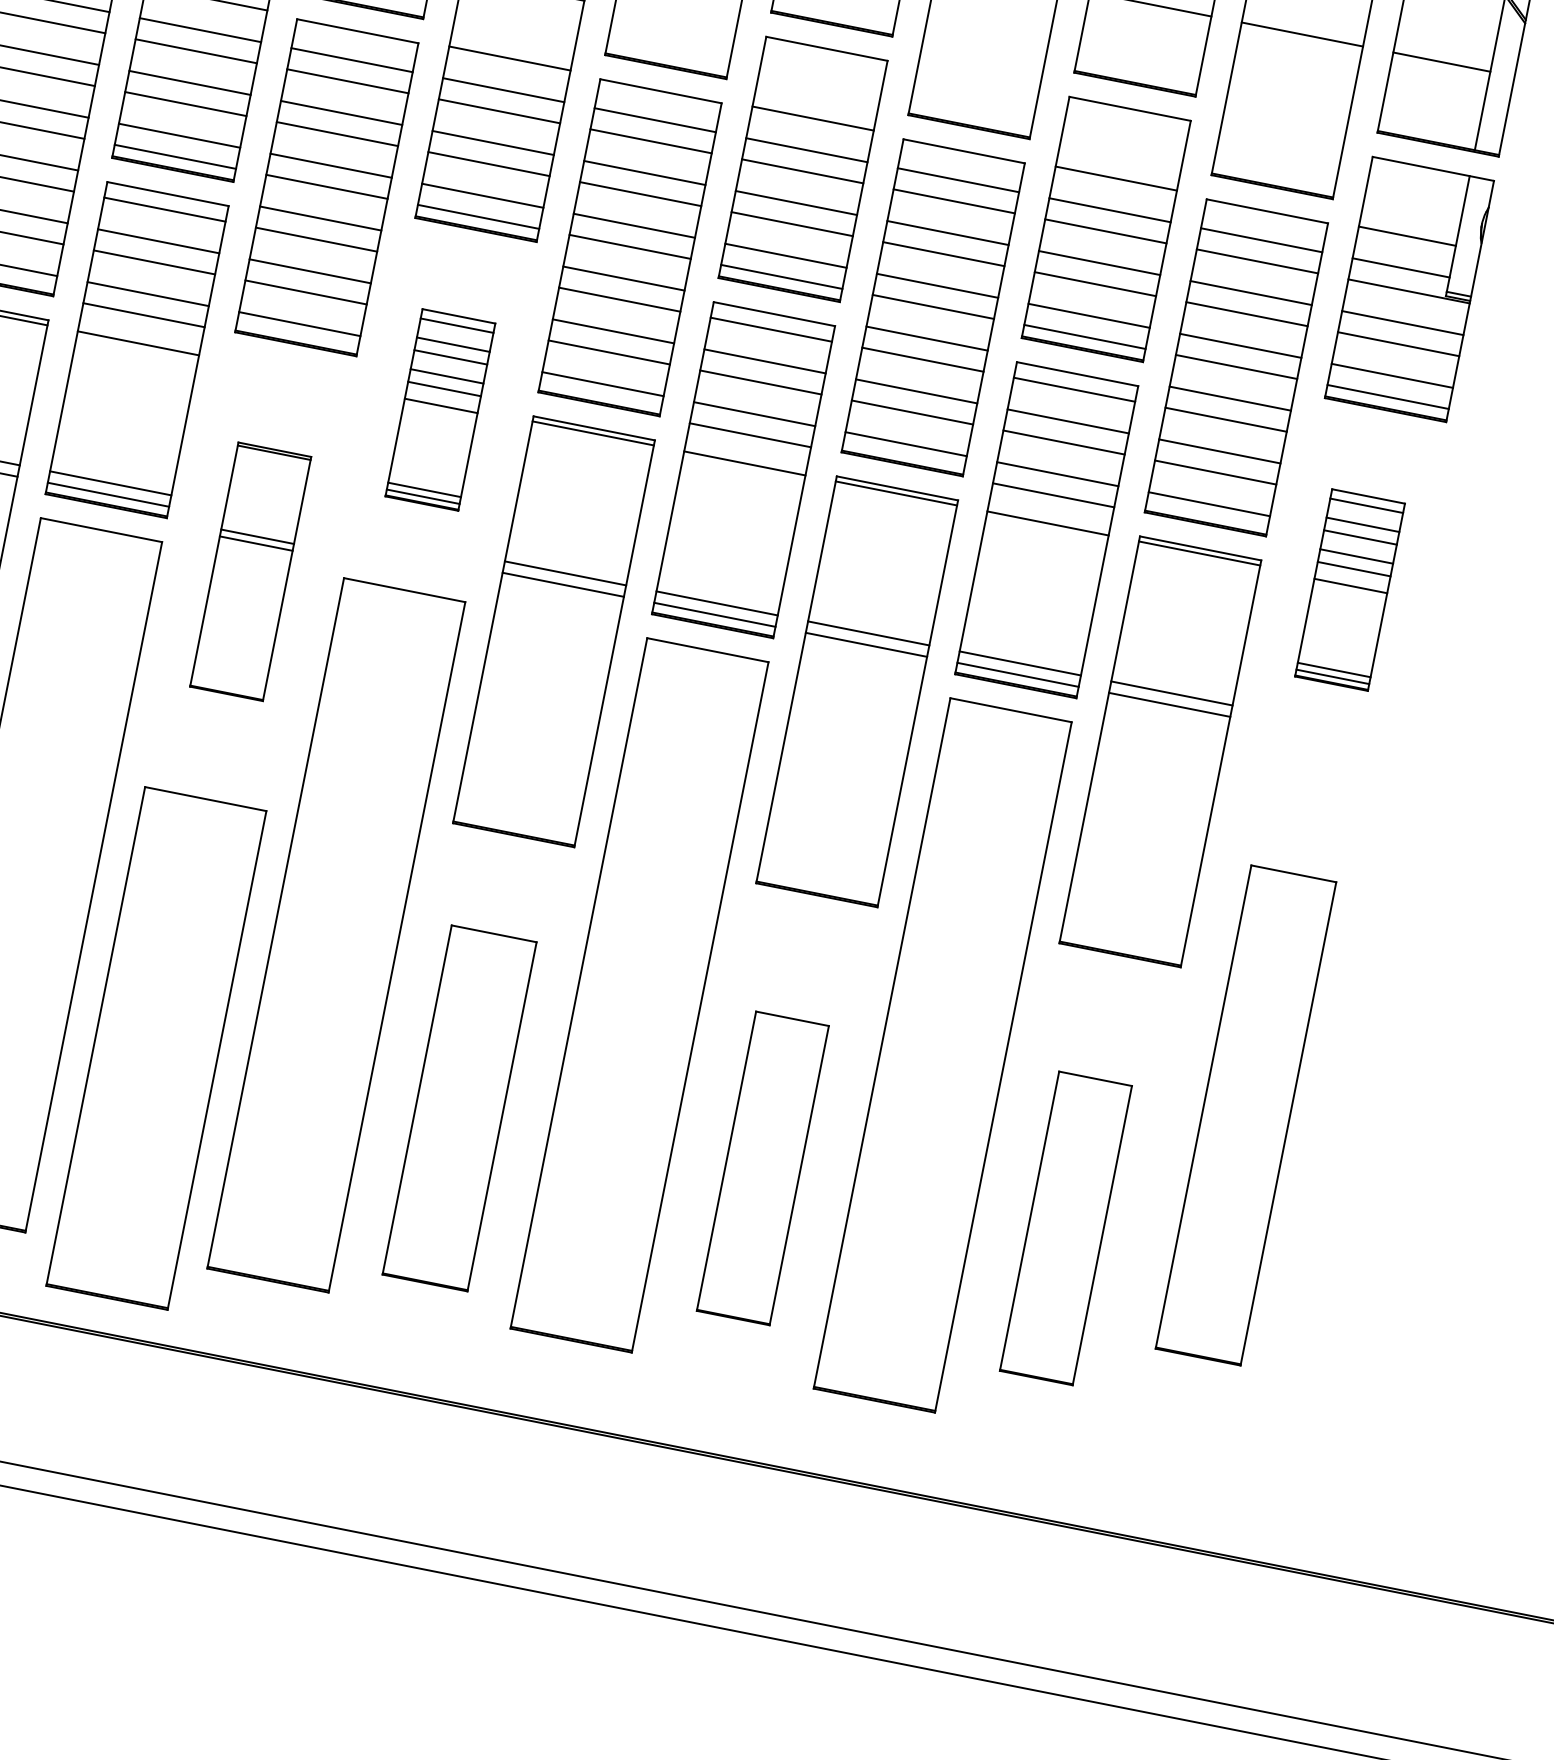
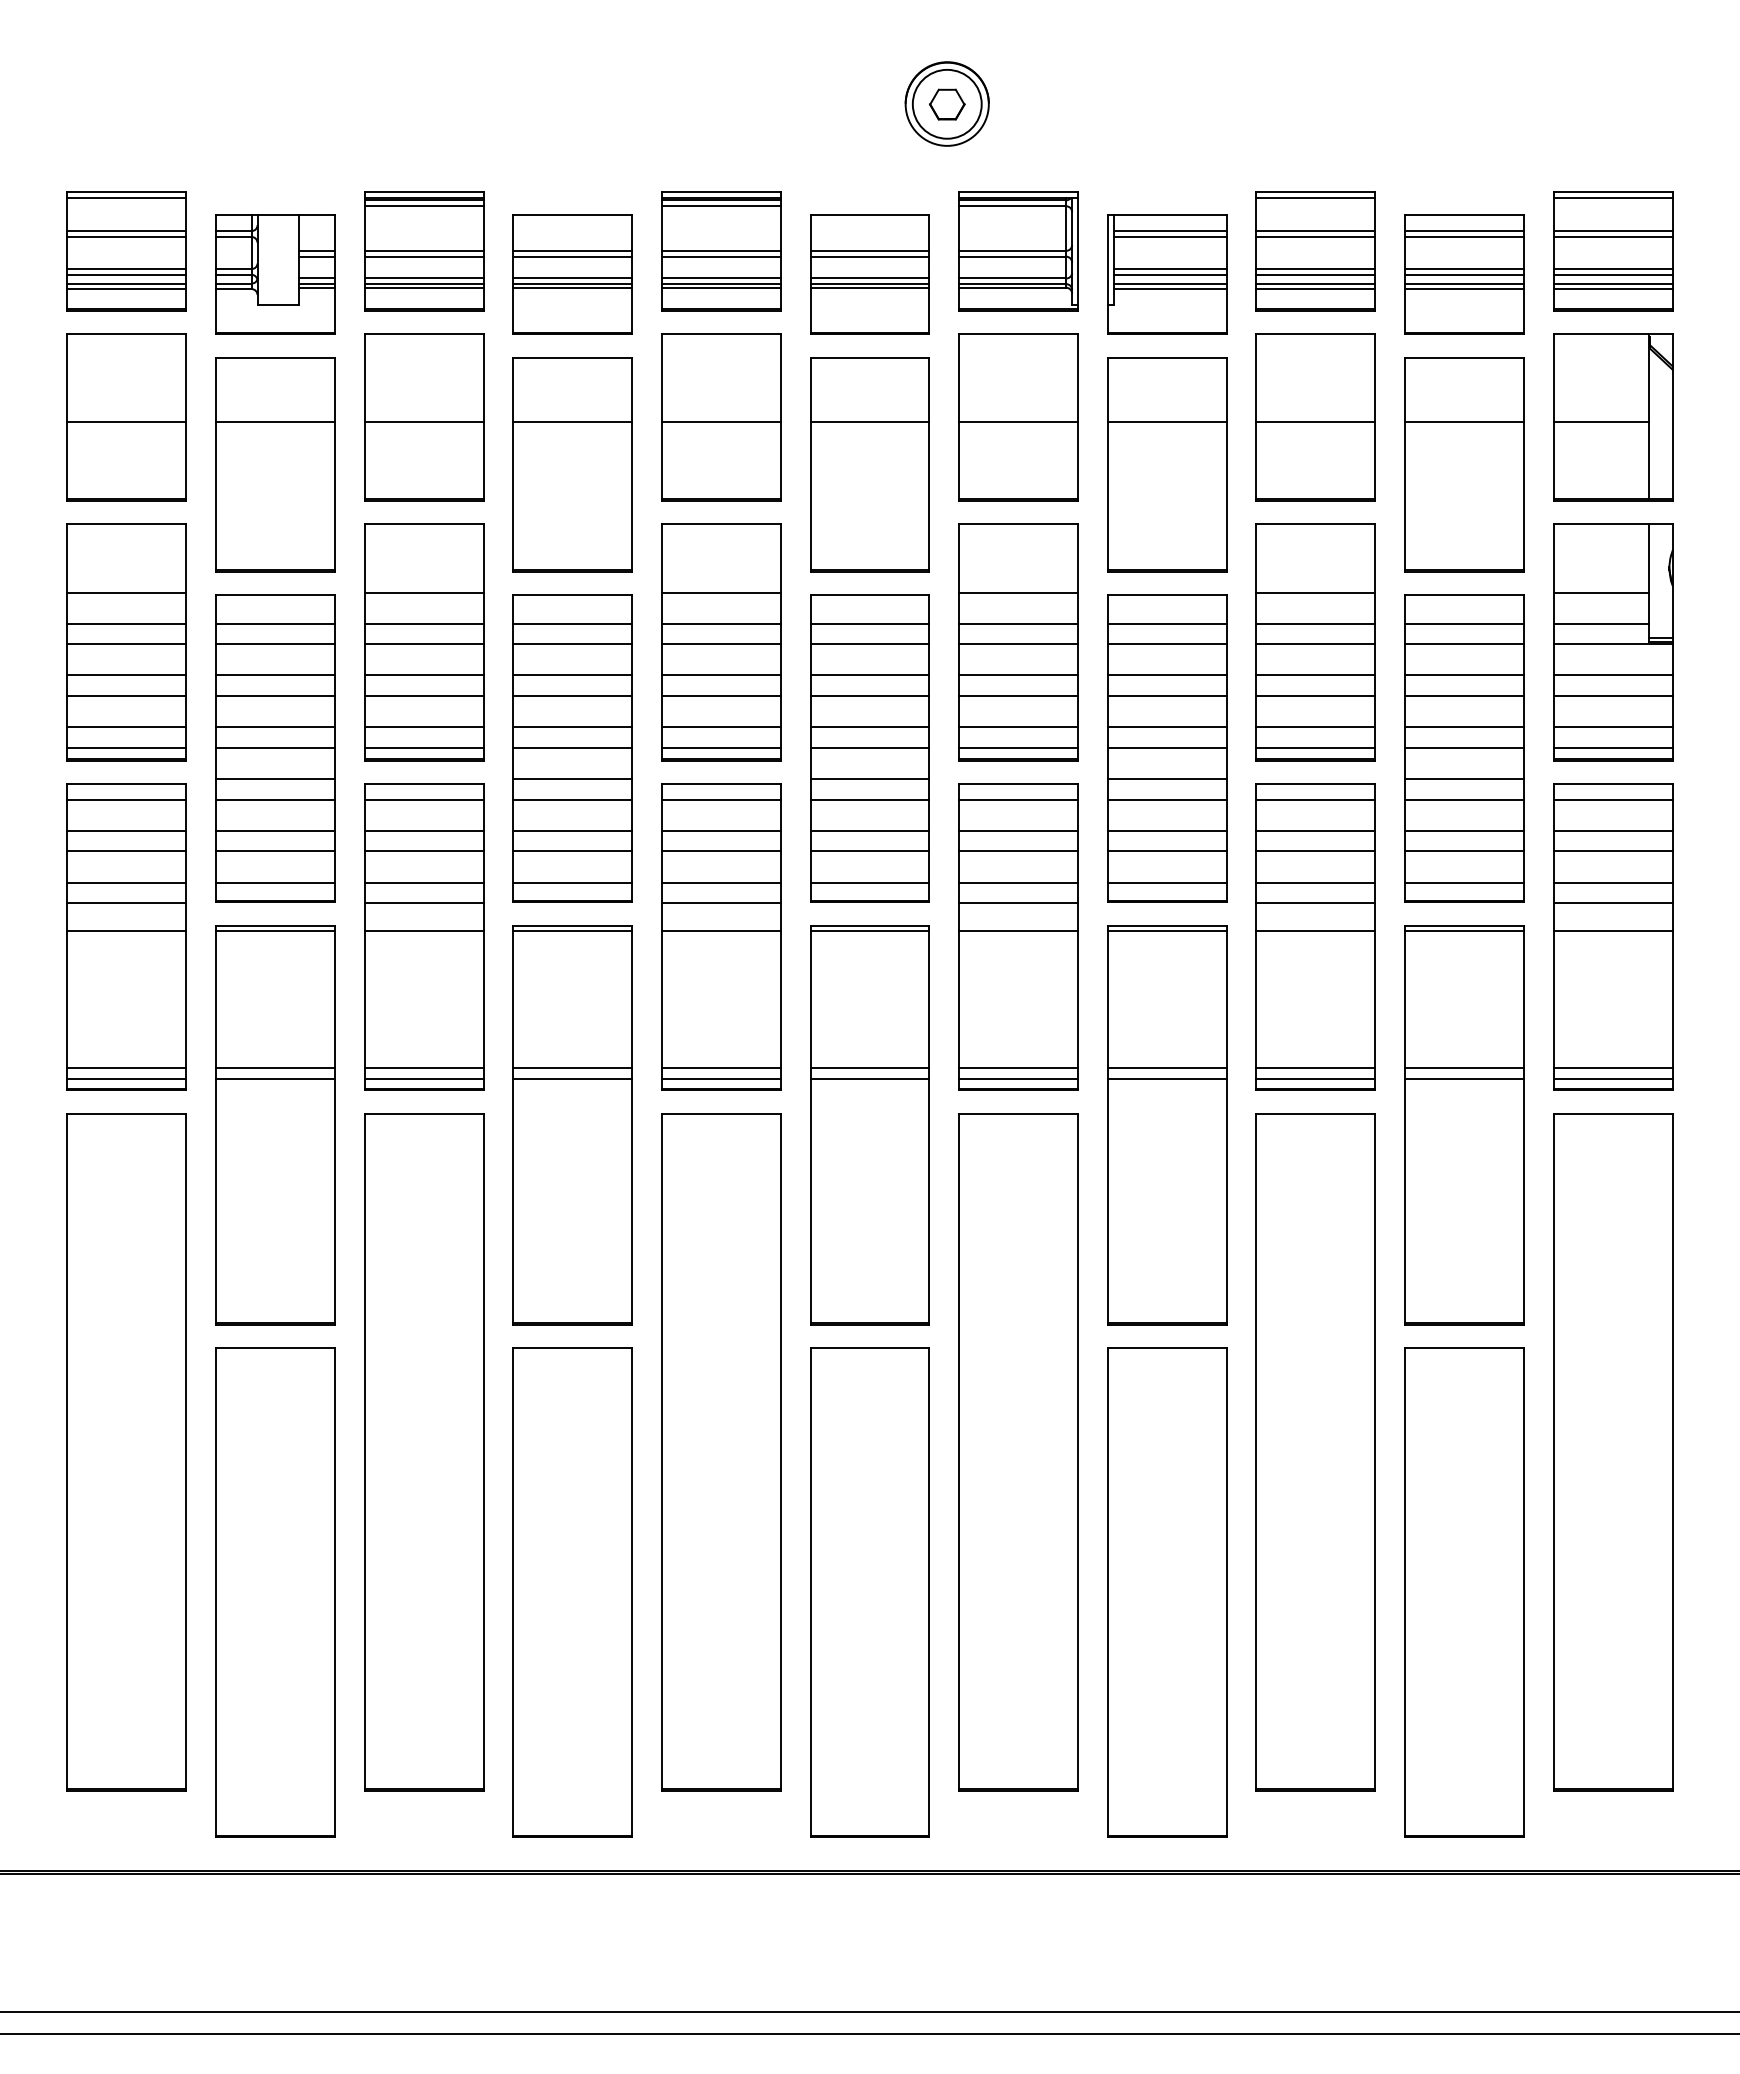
part: (440, 409) -> (721, 936), size x1.67
part: (250, 571) -> (572, 1125), size x1.67
part: (1350, 589) -> (1613, 936), size x1.67
part: (459, 1108) -> (869, 1592), size x1.43
part: (1246, 1115) -> (1613, 1452), size x1.43
part: (763, 1168) -> (1167, 1592), size x1.67
part: (1065, 1228) -> (1464, 1592), size x1.67

